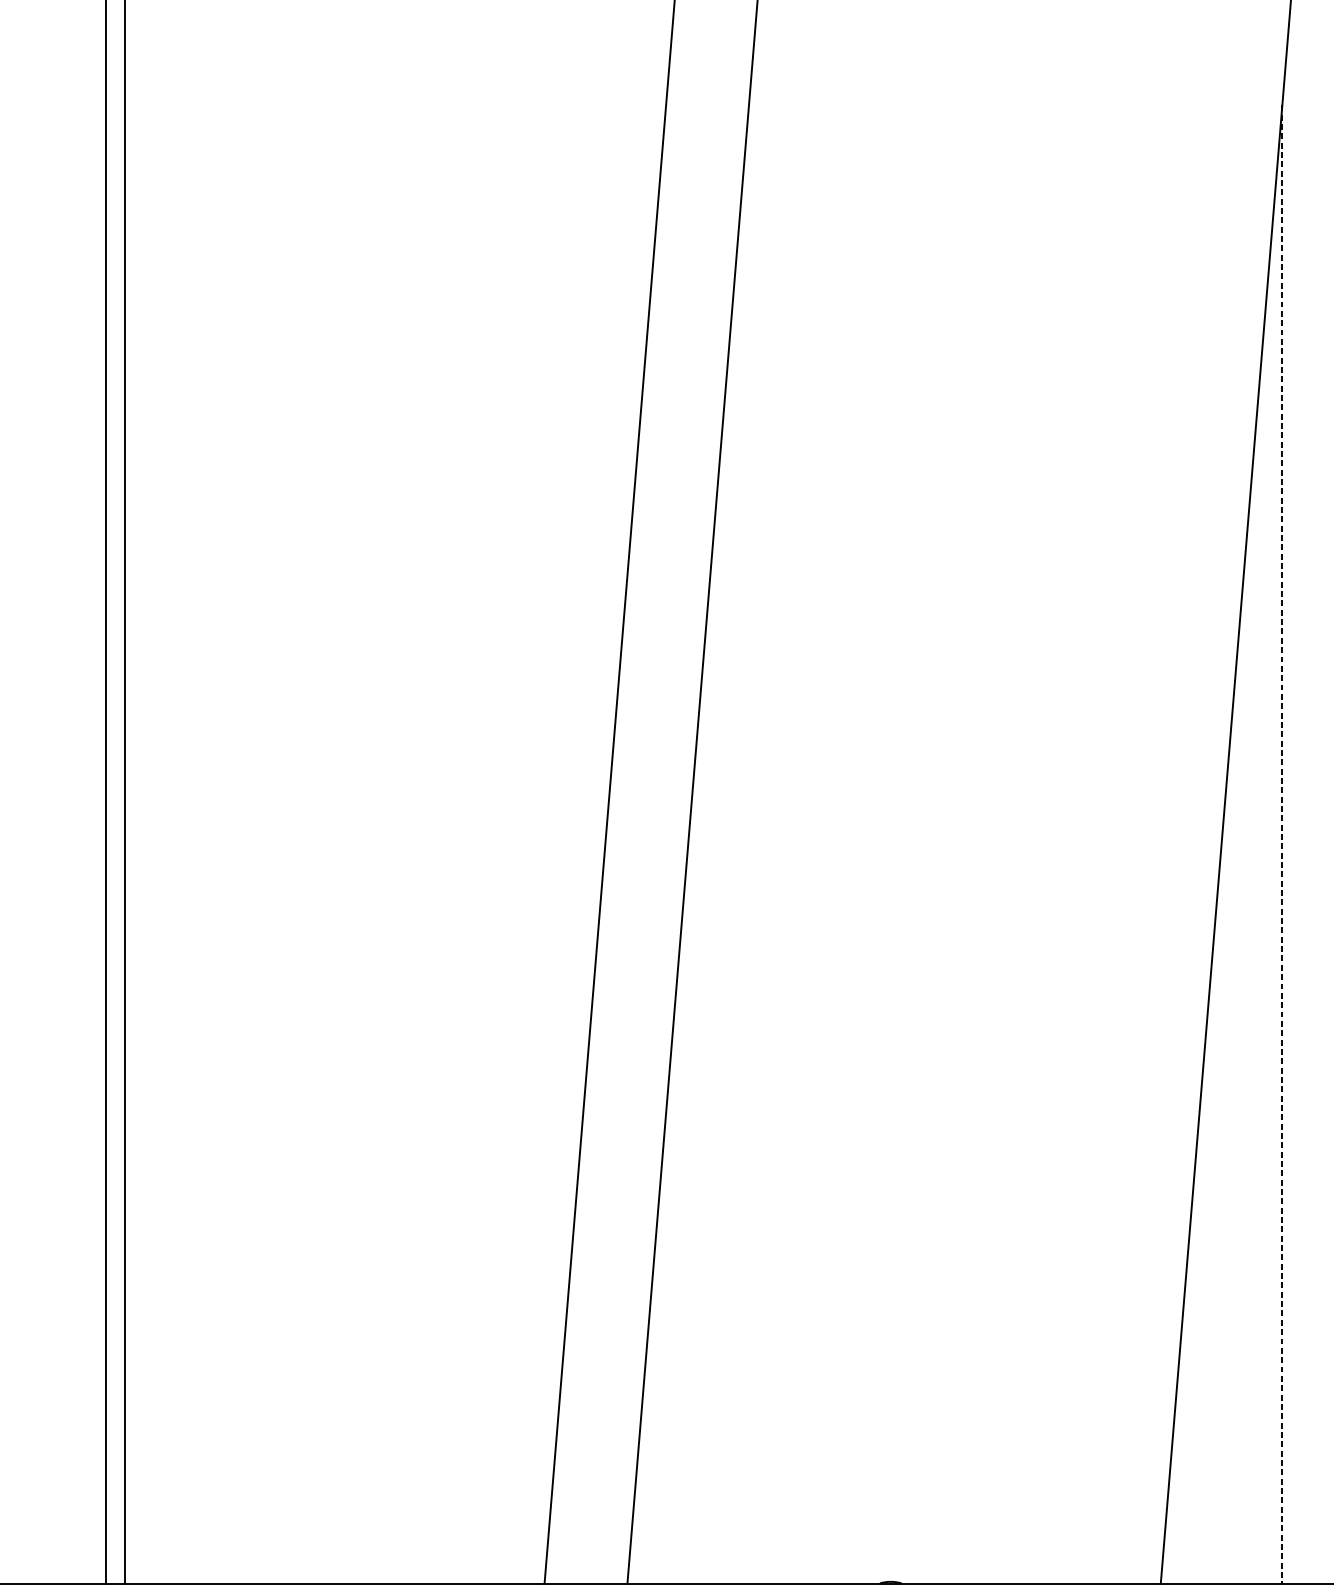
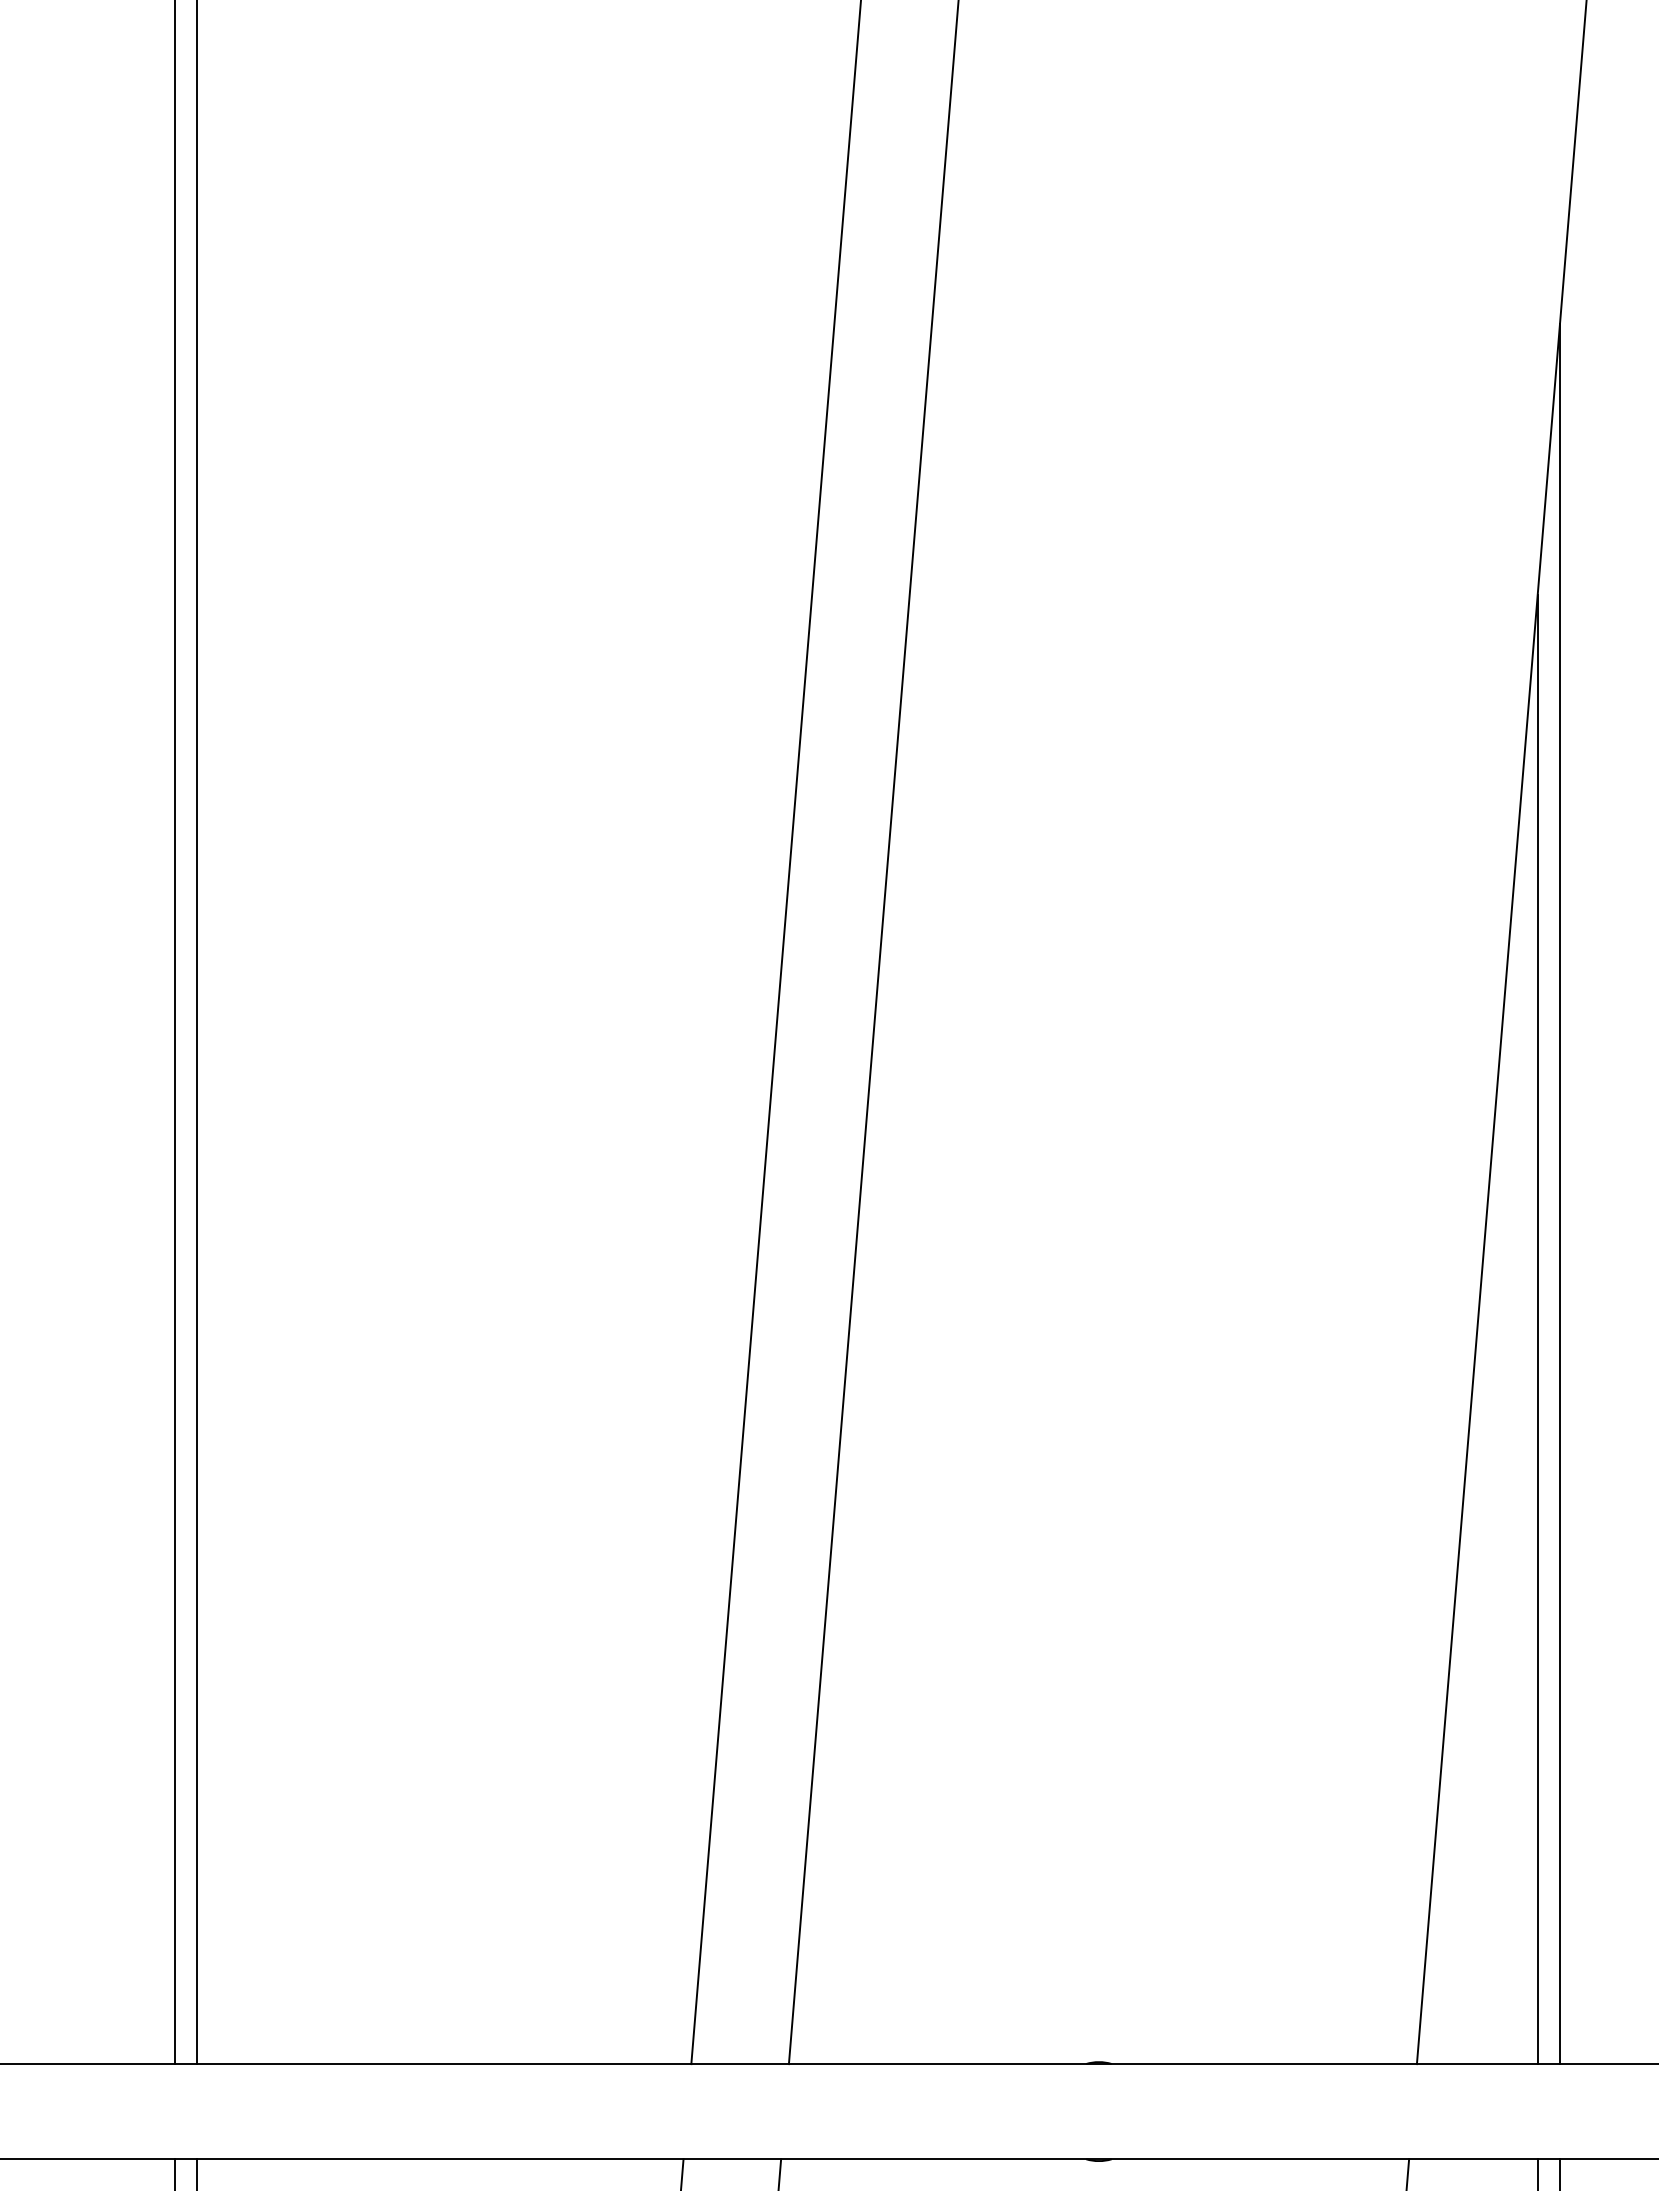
line: (1281, 844) -> (1559, 1194), dashed -> solid
line: (1263, 959) -> (1537, 1329), added

